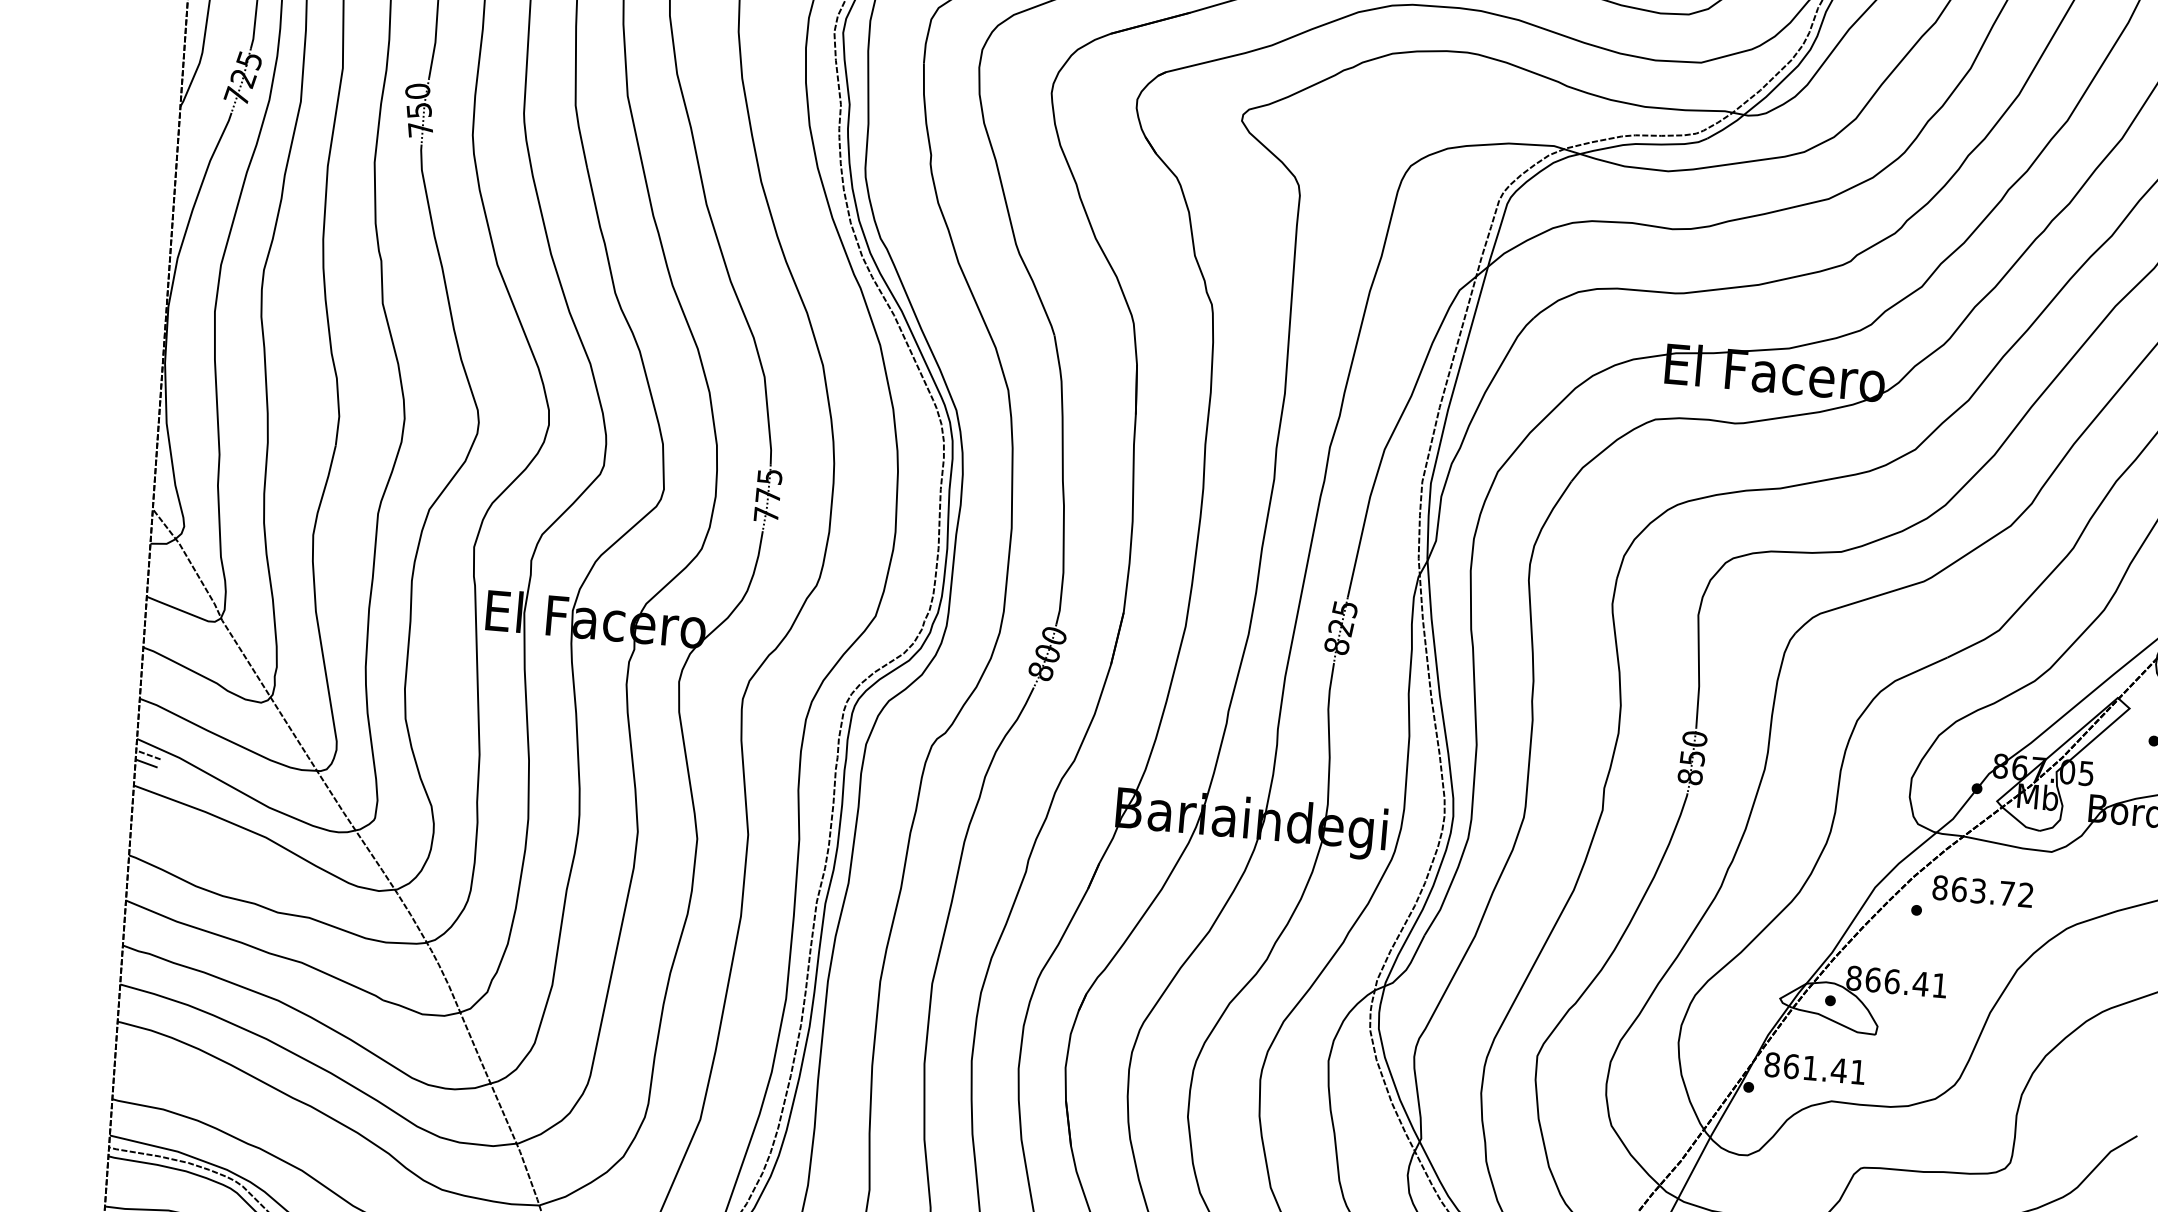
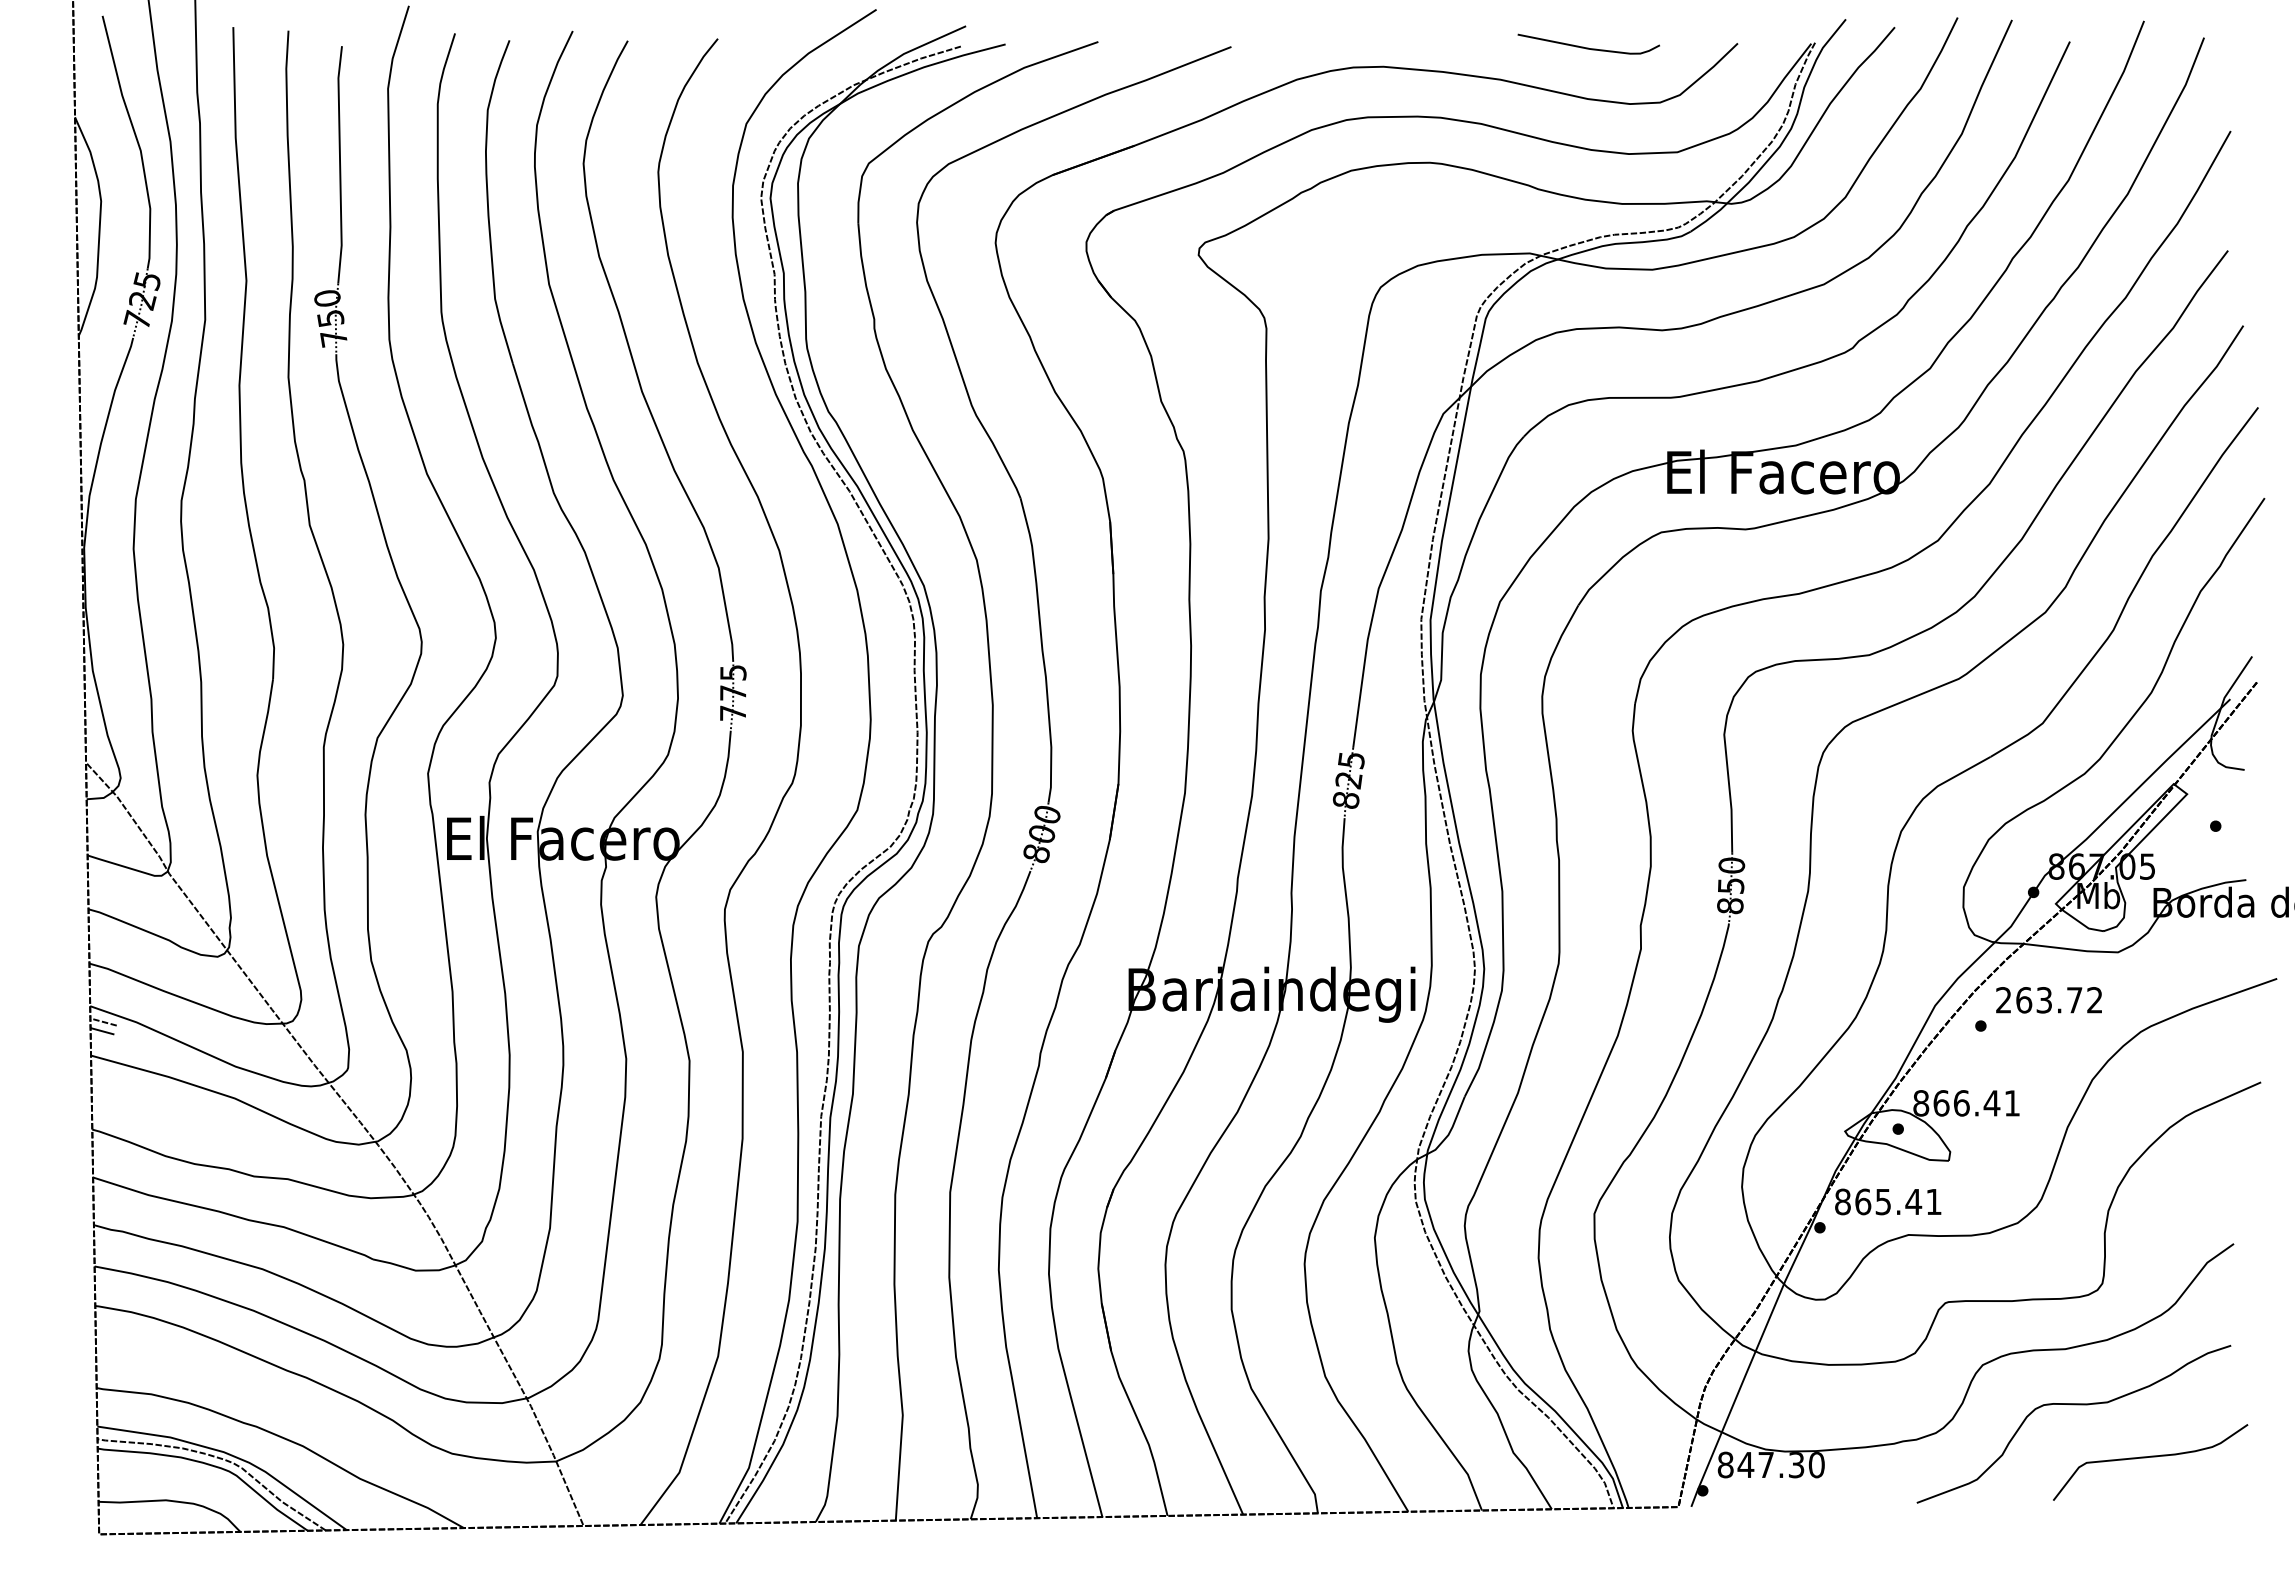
text: (1939, 888) -> (2003, 1000), 863.72 -> 263.72
text: (1809, 1068) -> (1882, 1202), 861.41 -> 865.41

